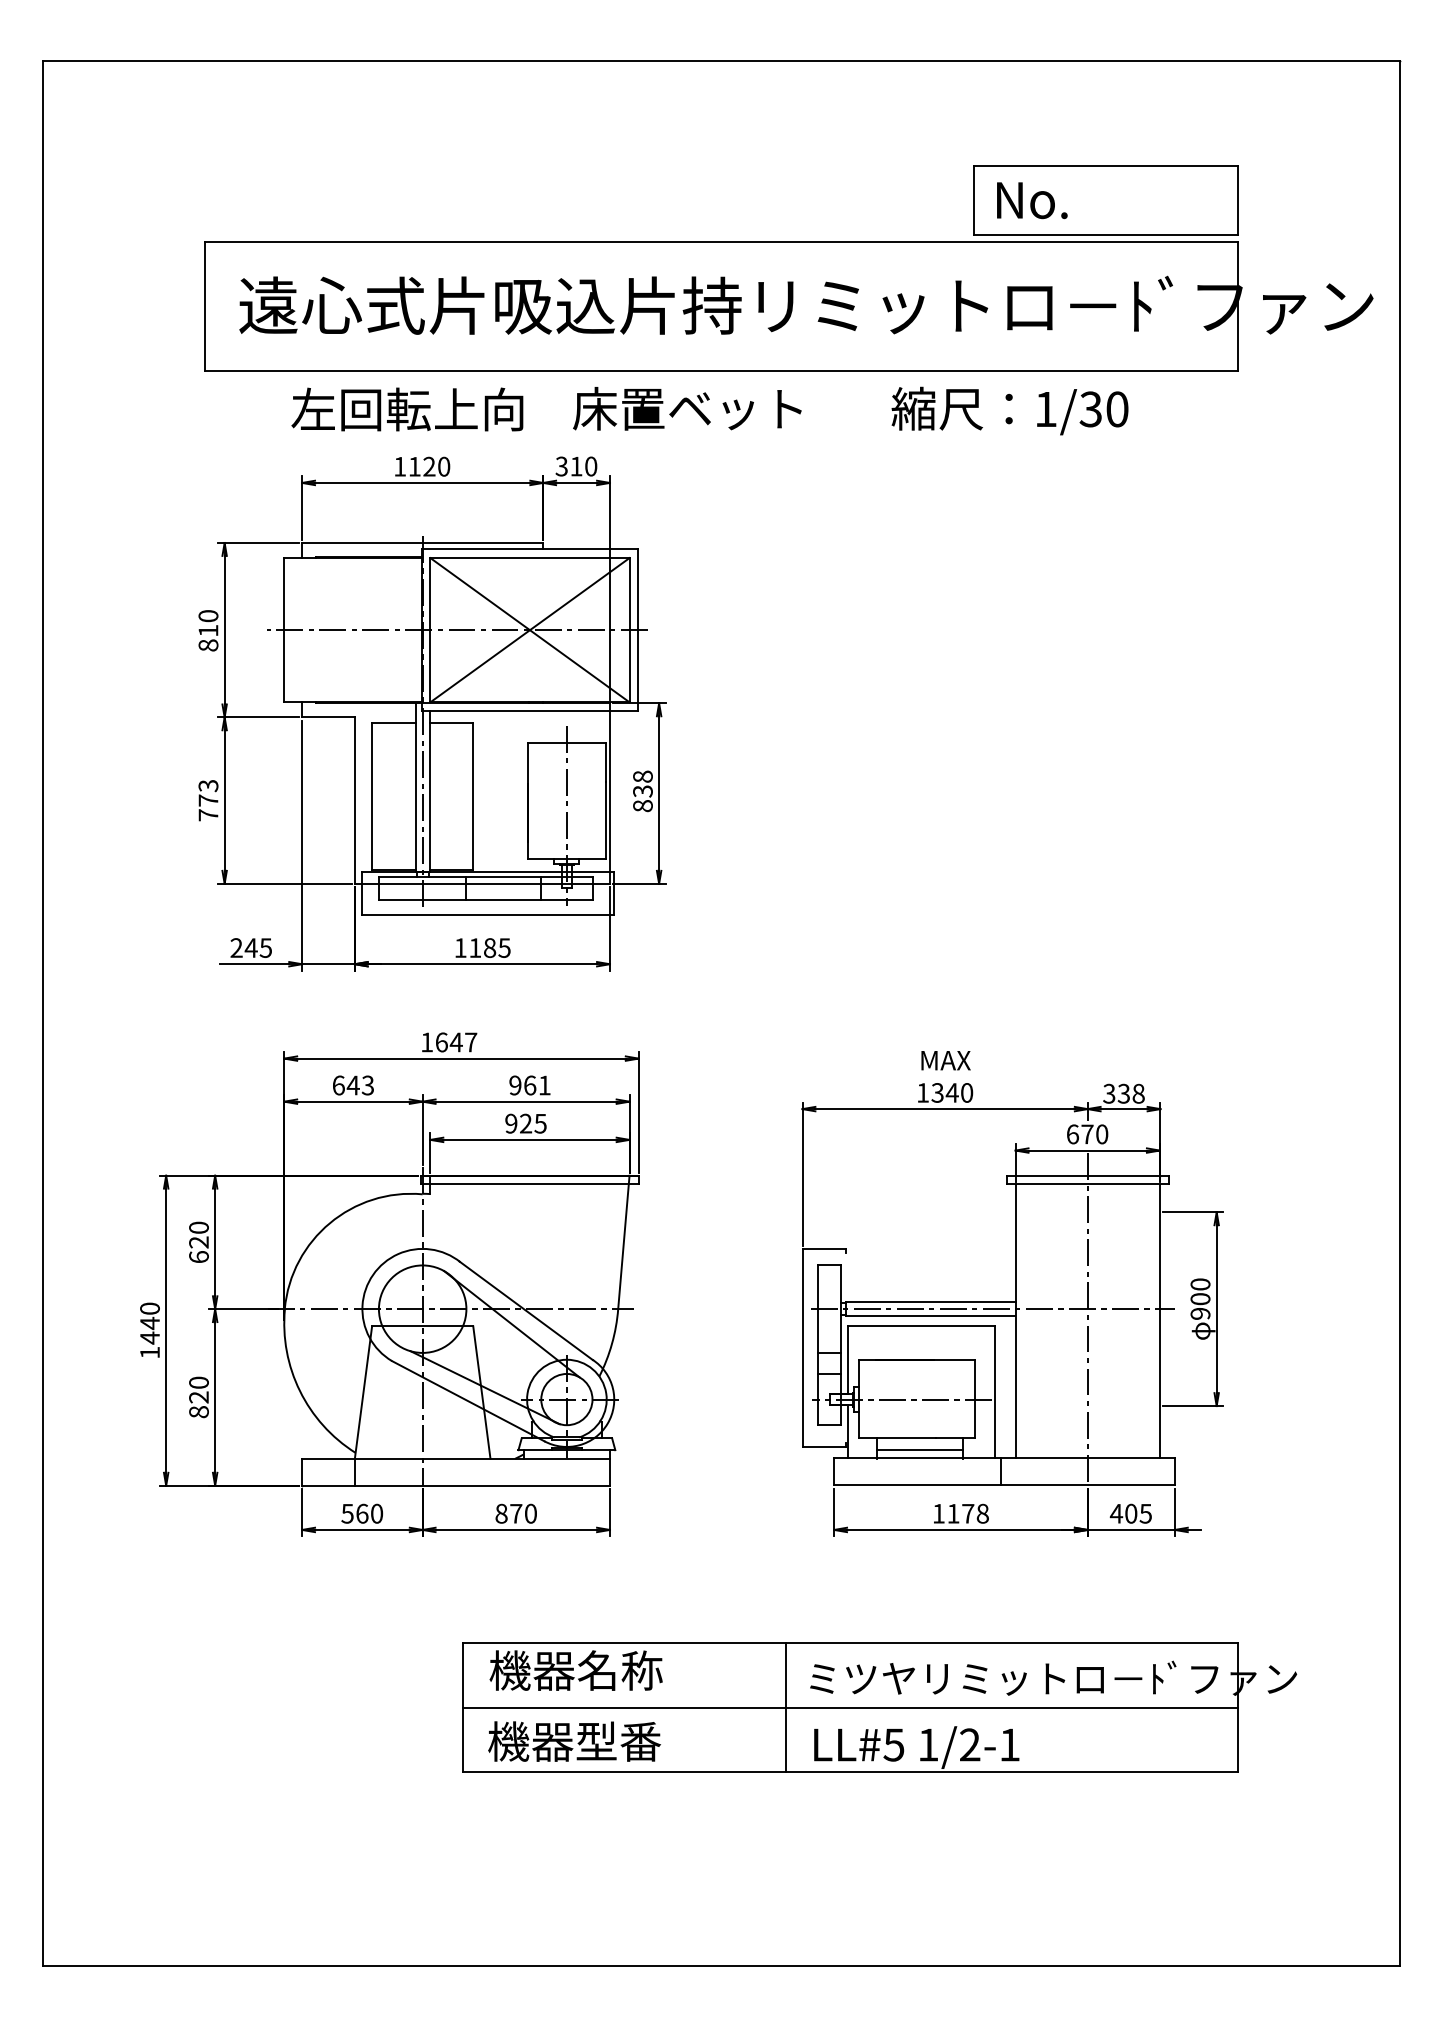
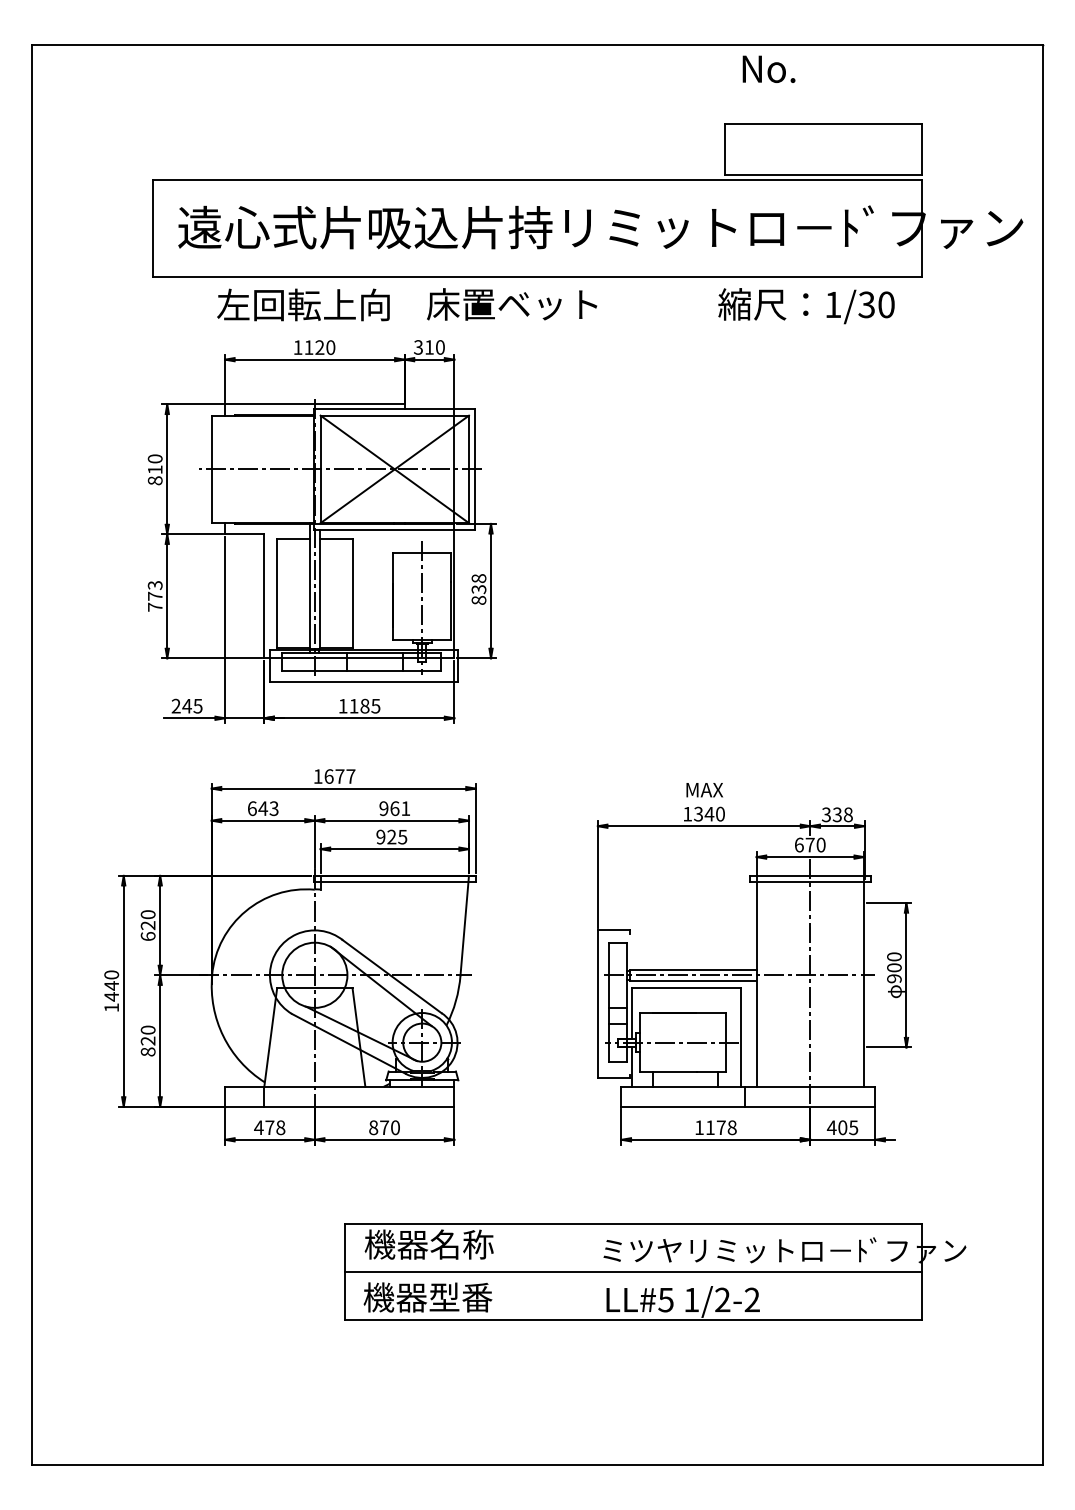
text: (1031, 199) -> (768, 68), moved
text: (1010, 411) -> (806, 306), moved
text: (455, 1042) -> (339, 776), 1647 -> 1677
line: (920, 1450) -> (685, 1080), removed
text: (361, 1513) -> (269, 1127), 560 -> 478
line: (785, 1708) -> (585, 1272), removed
text: (1008, 1744) -> (751, 1299), 1/2-1 -> 1/2-2

